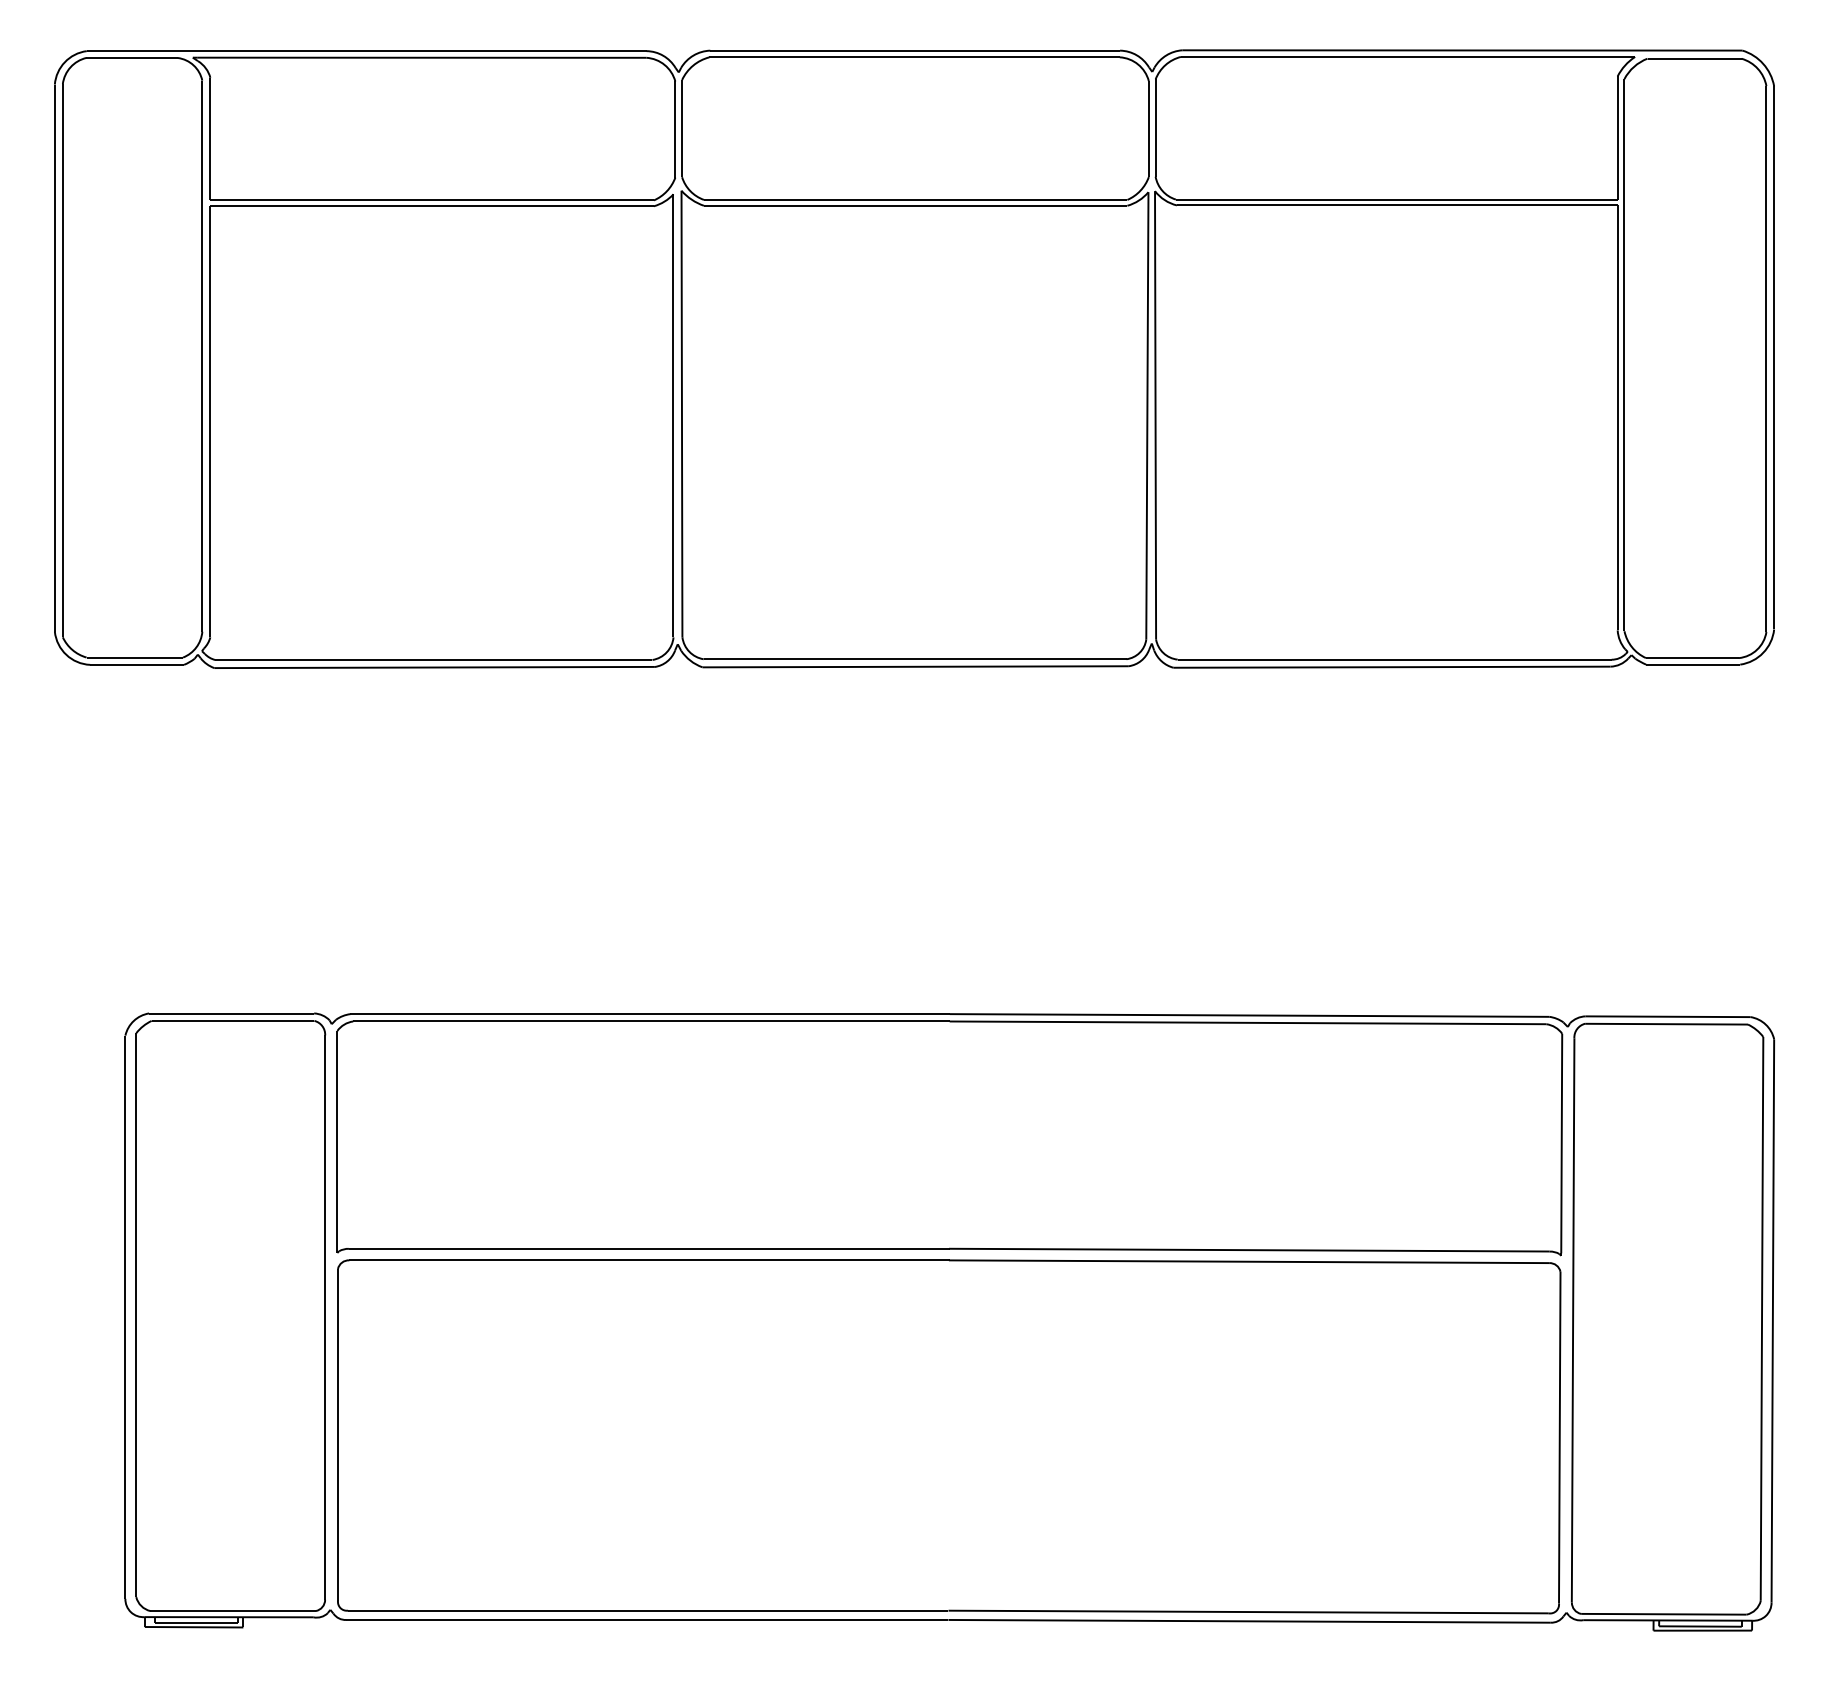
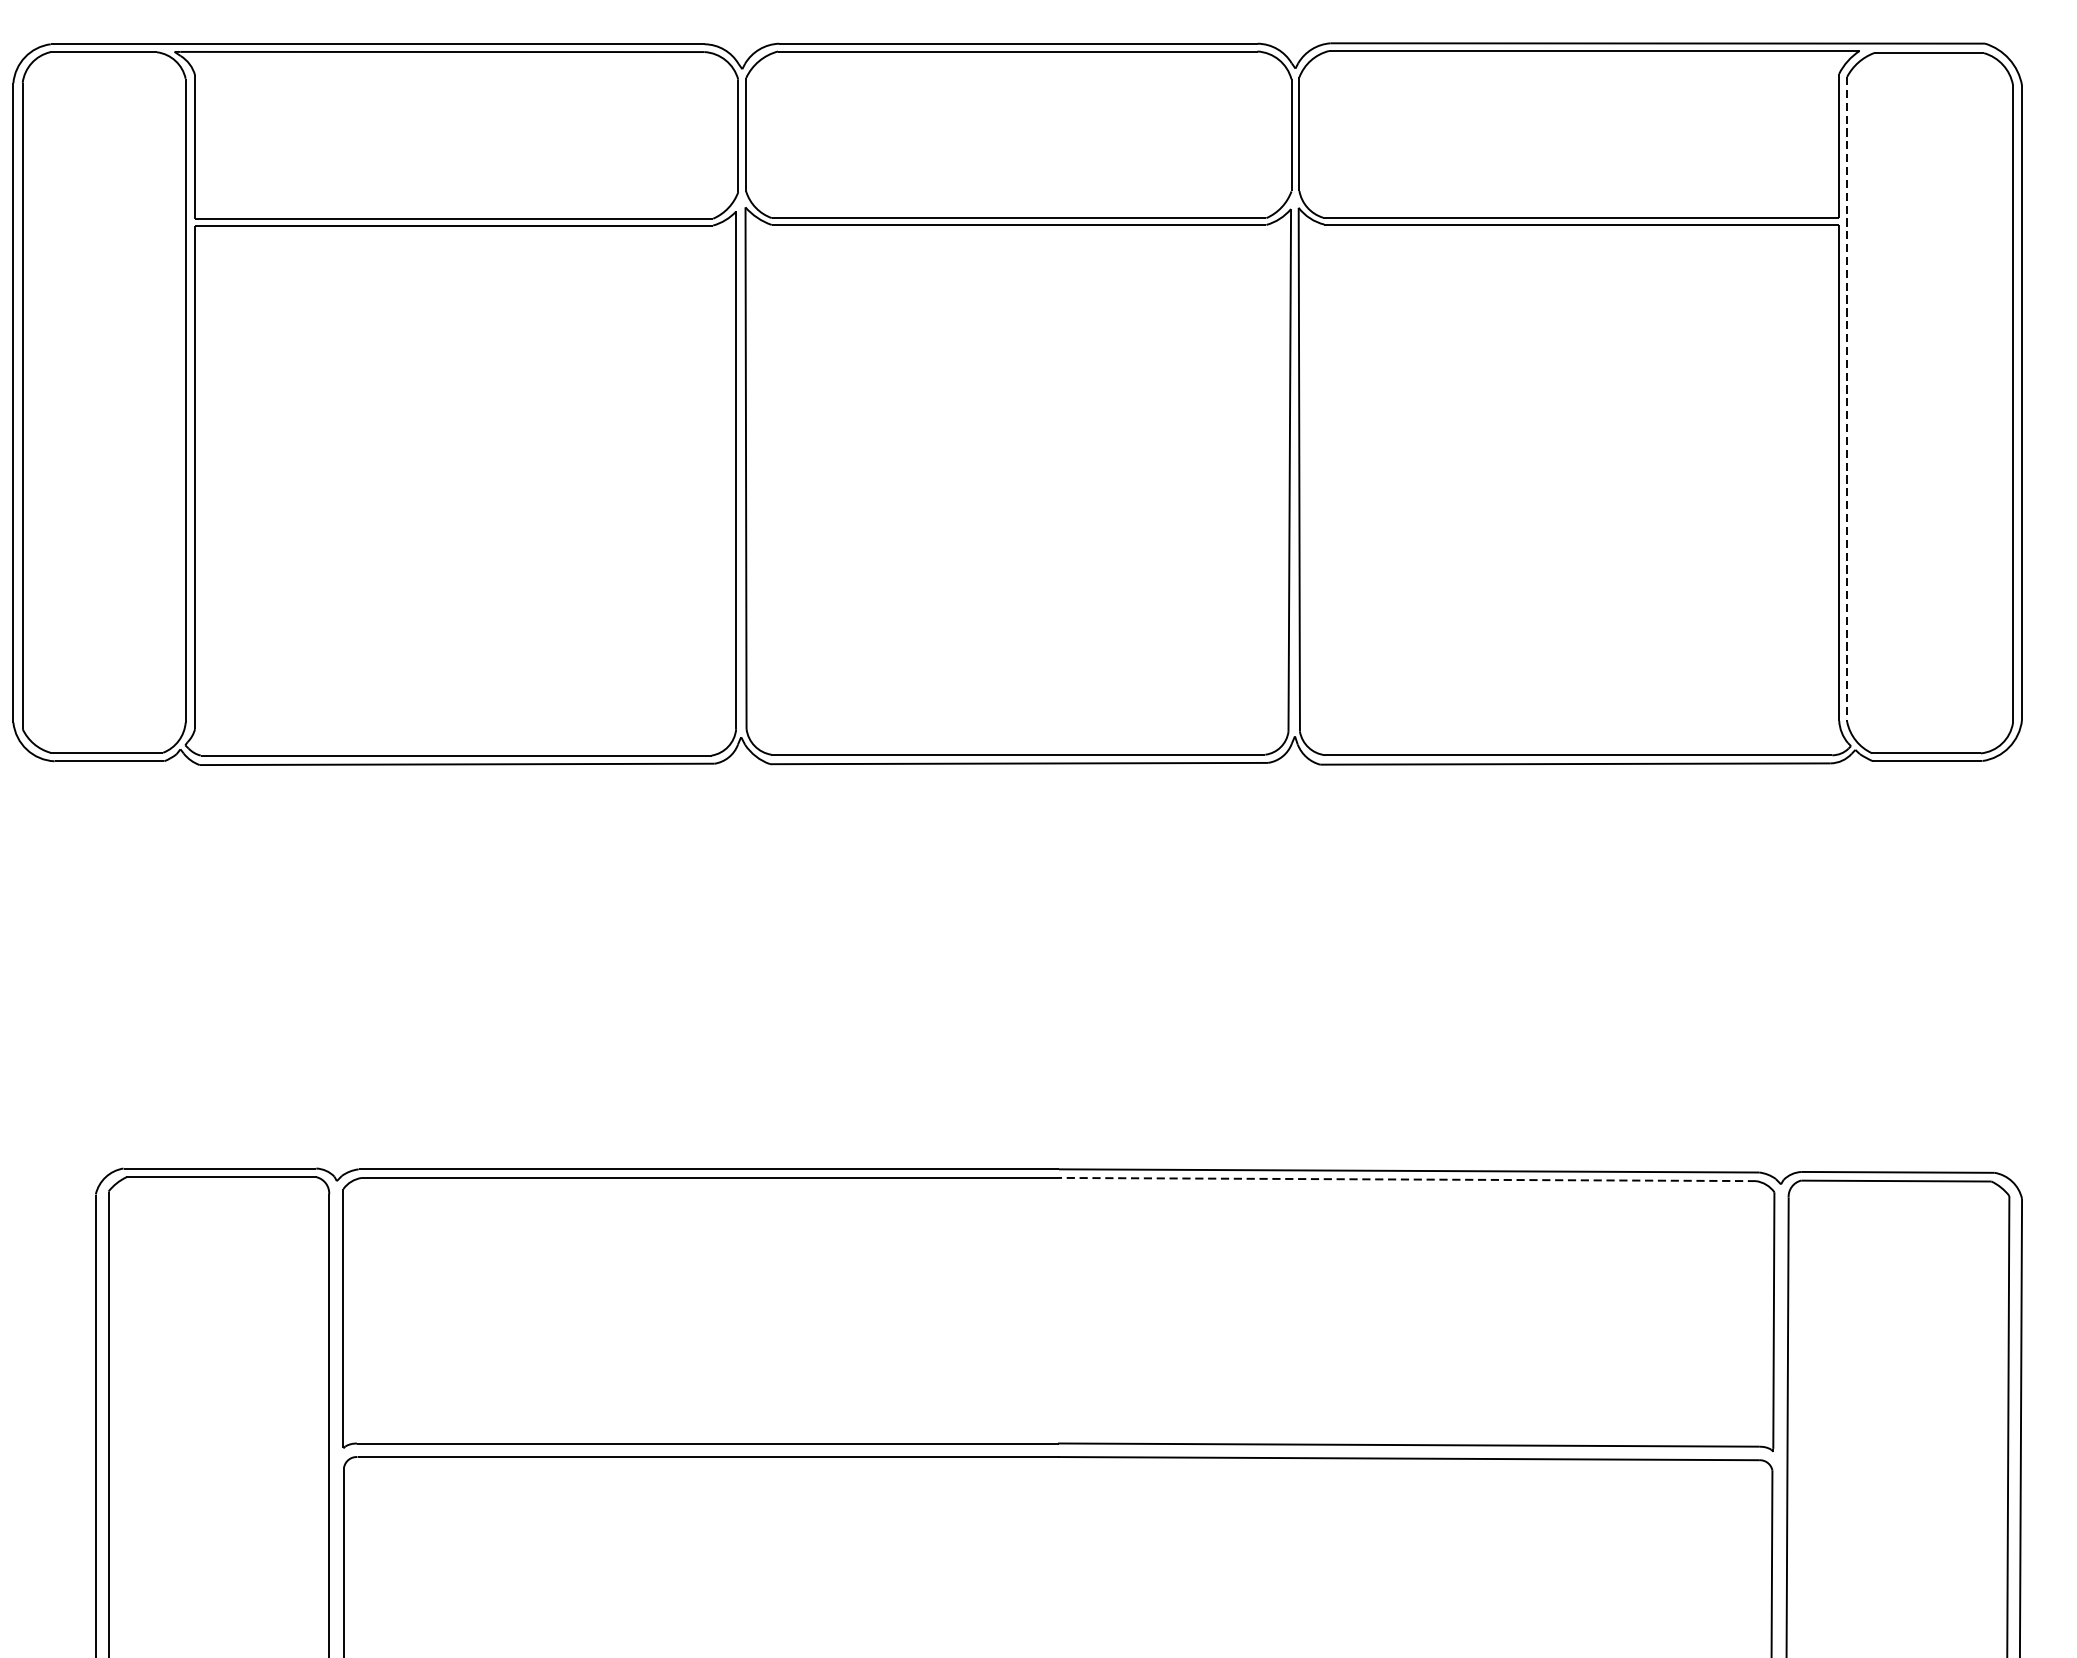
line: (1624, 355) -> (1847, 399), solid -> dashed
line: (1247, 1022) -> (1406, 1179), solid -> dashed

